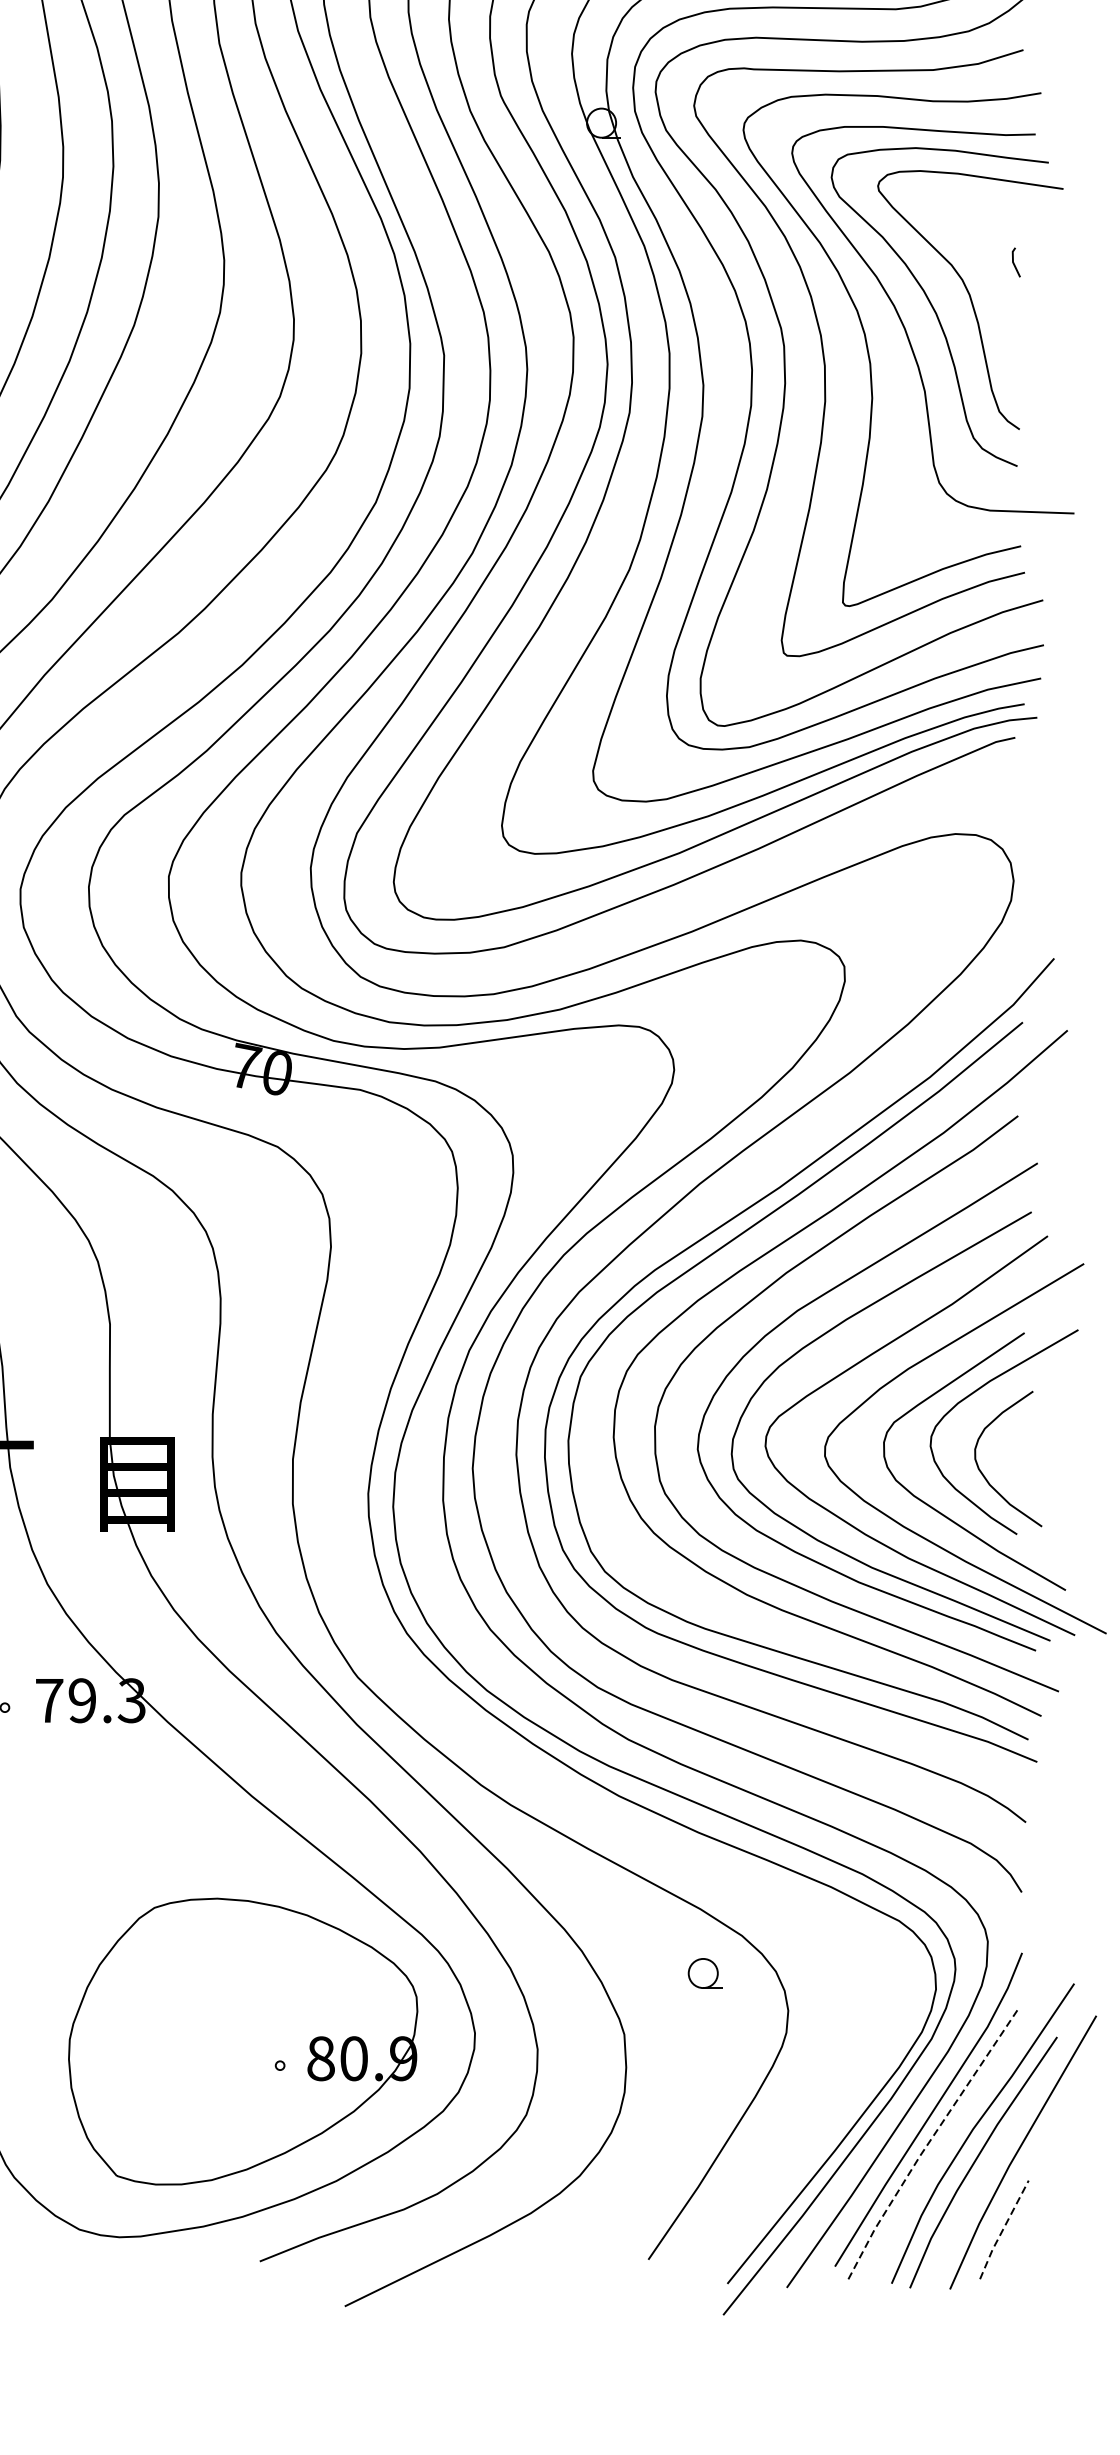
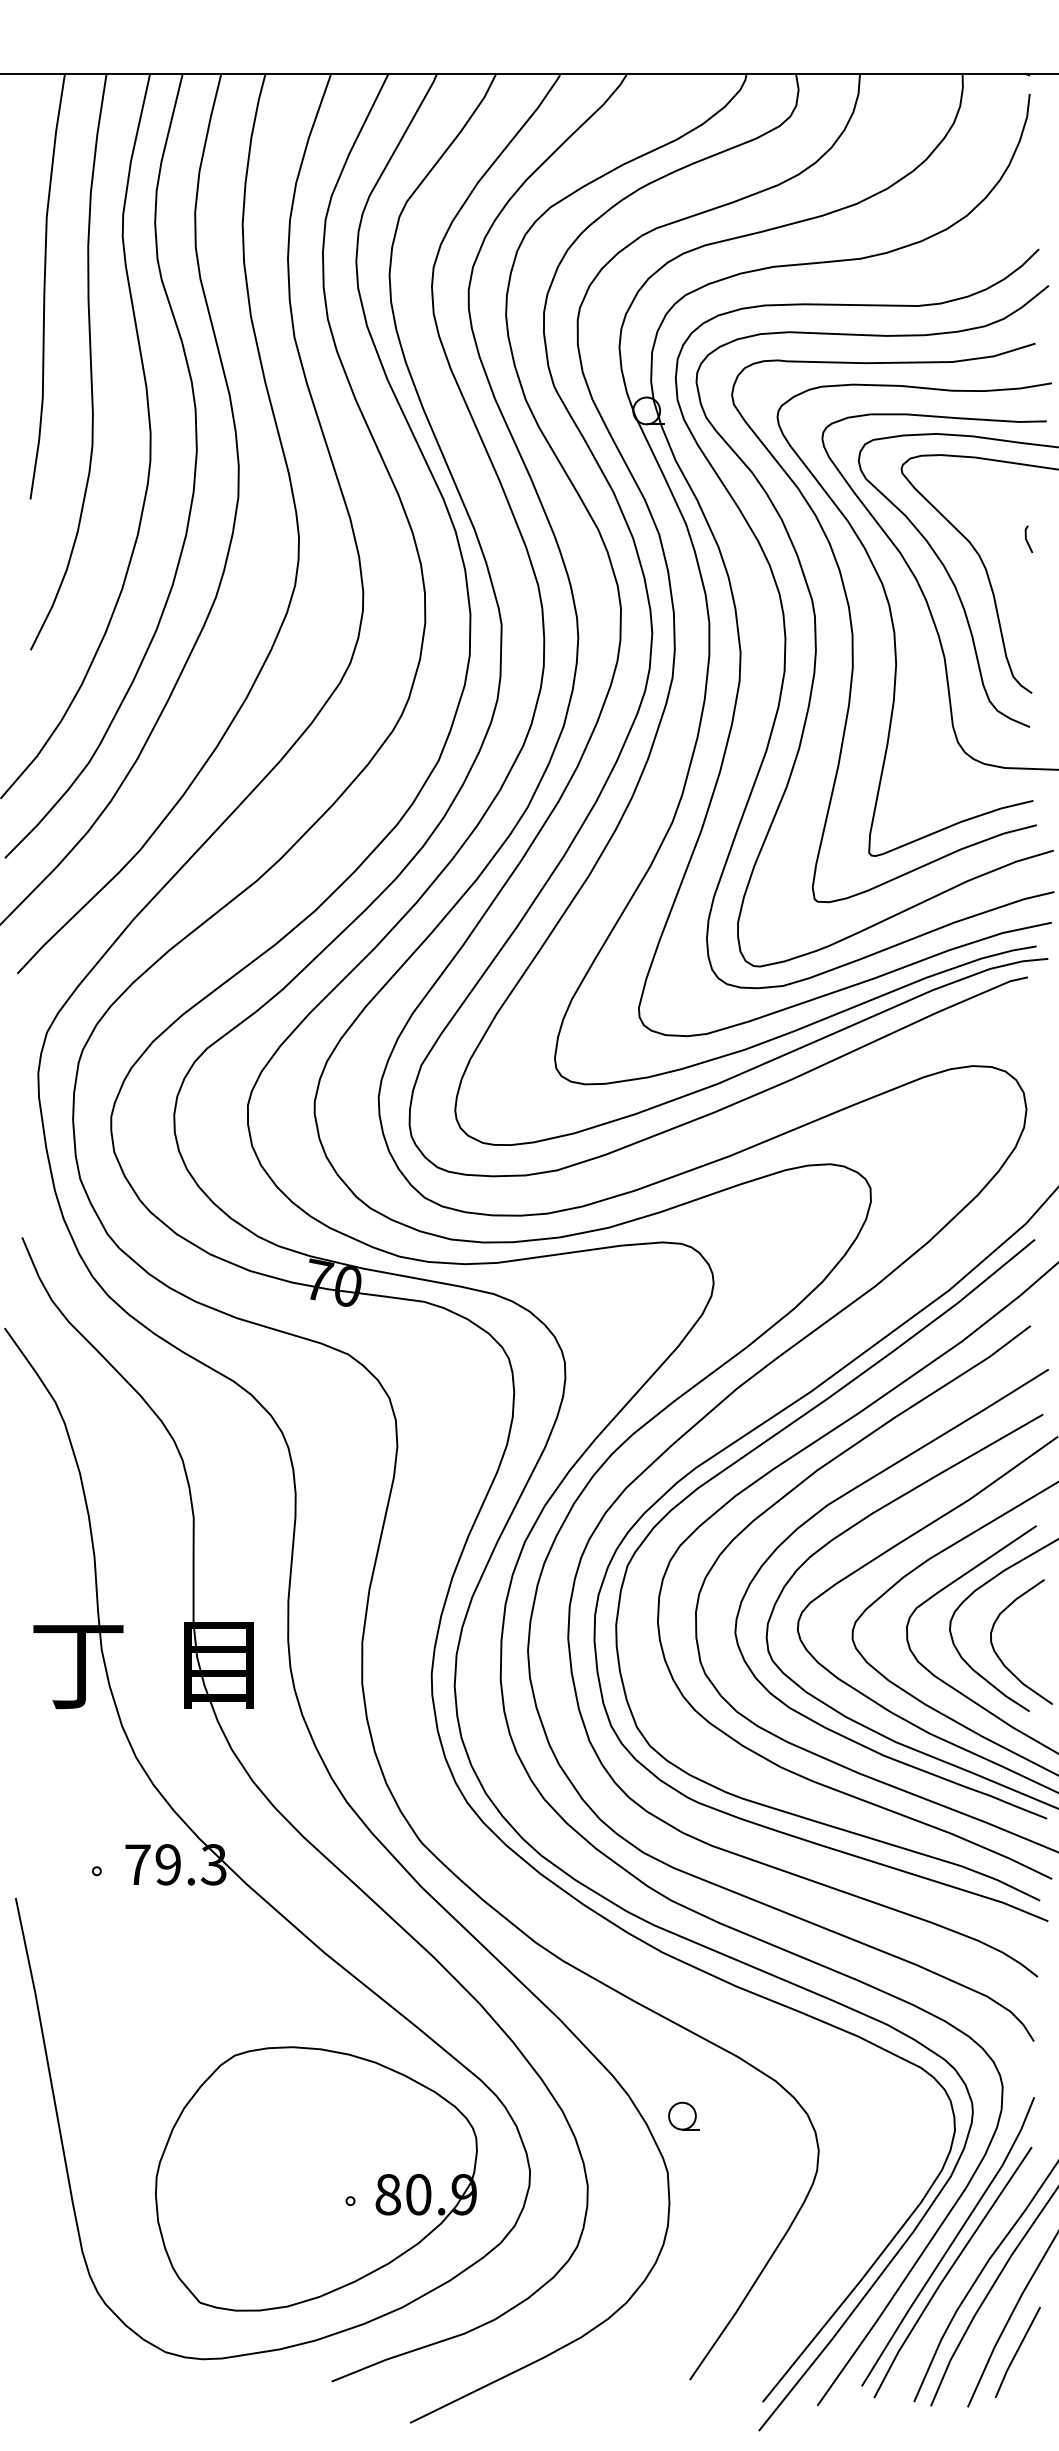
part: (704, 1972) -> (683, 2115), moved
line: (929, 2142) -> (948, 2271), dashed -> solid
line: (1002, 2229) -> (1016, 2352), dashed -> solid

